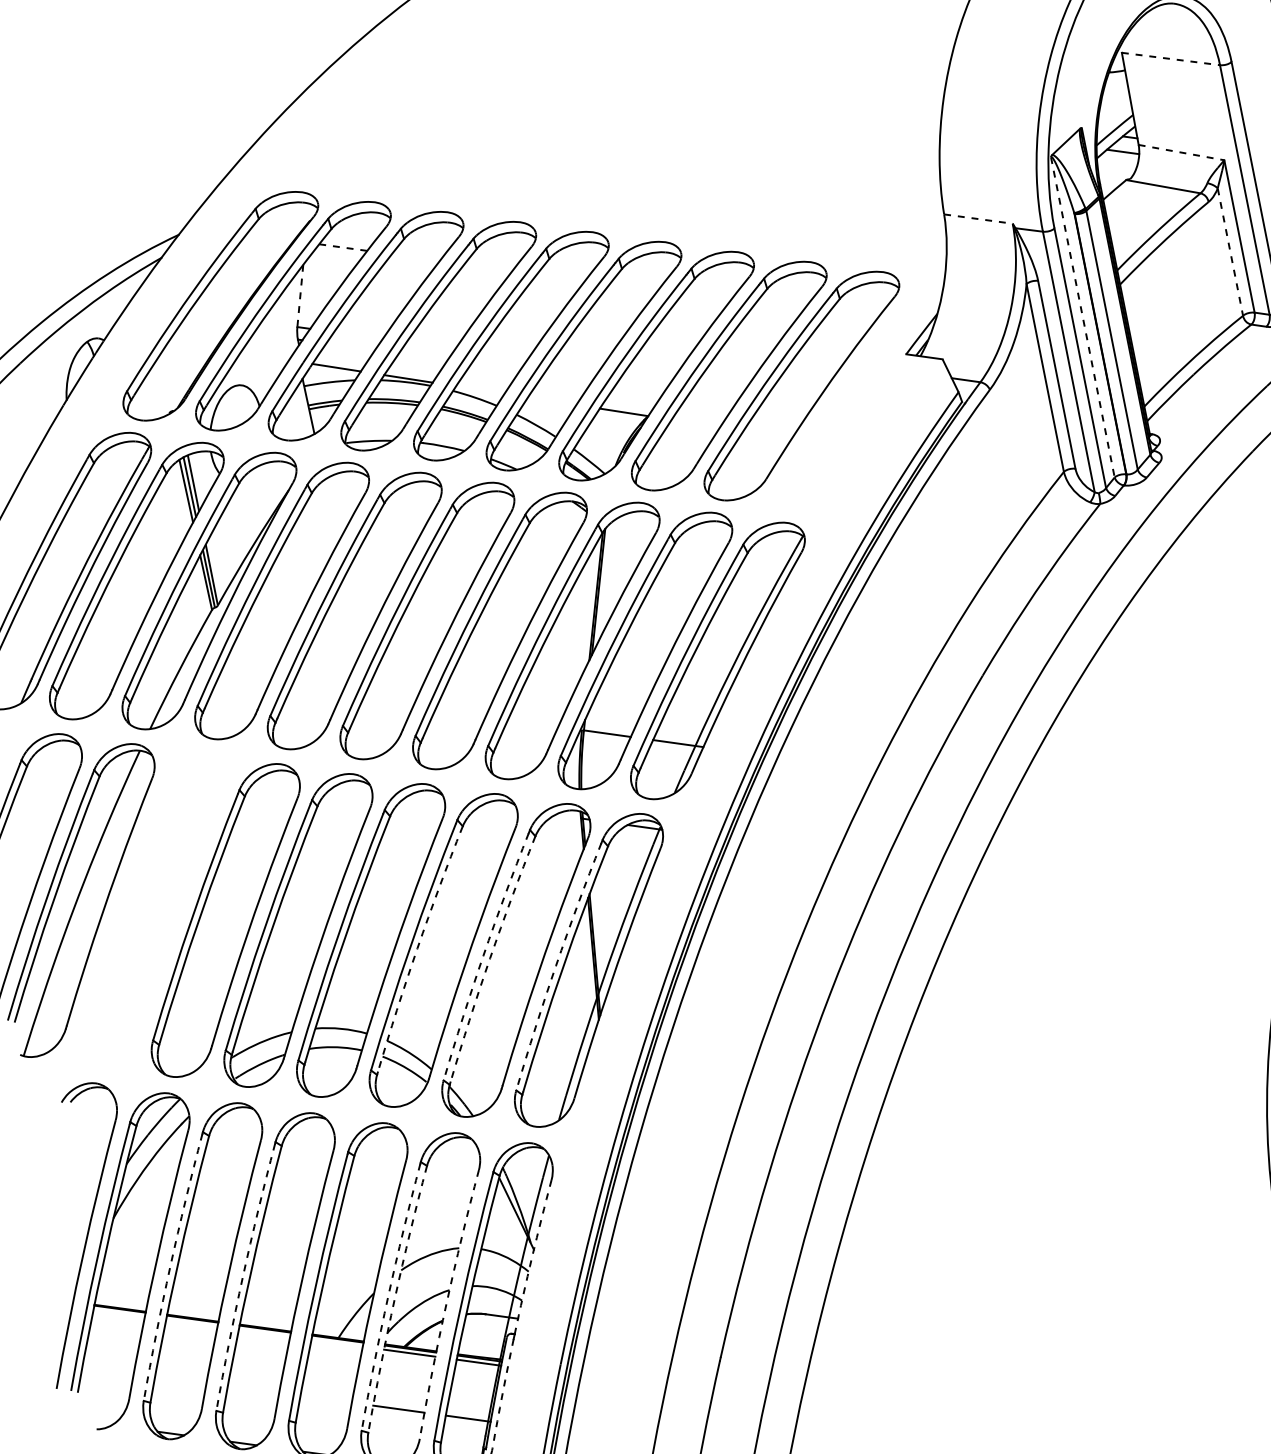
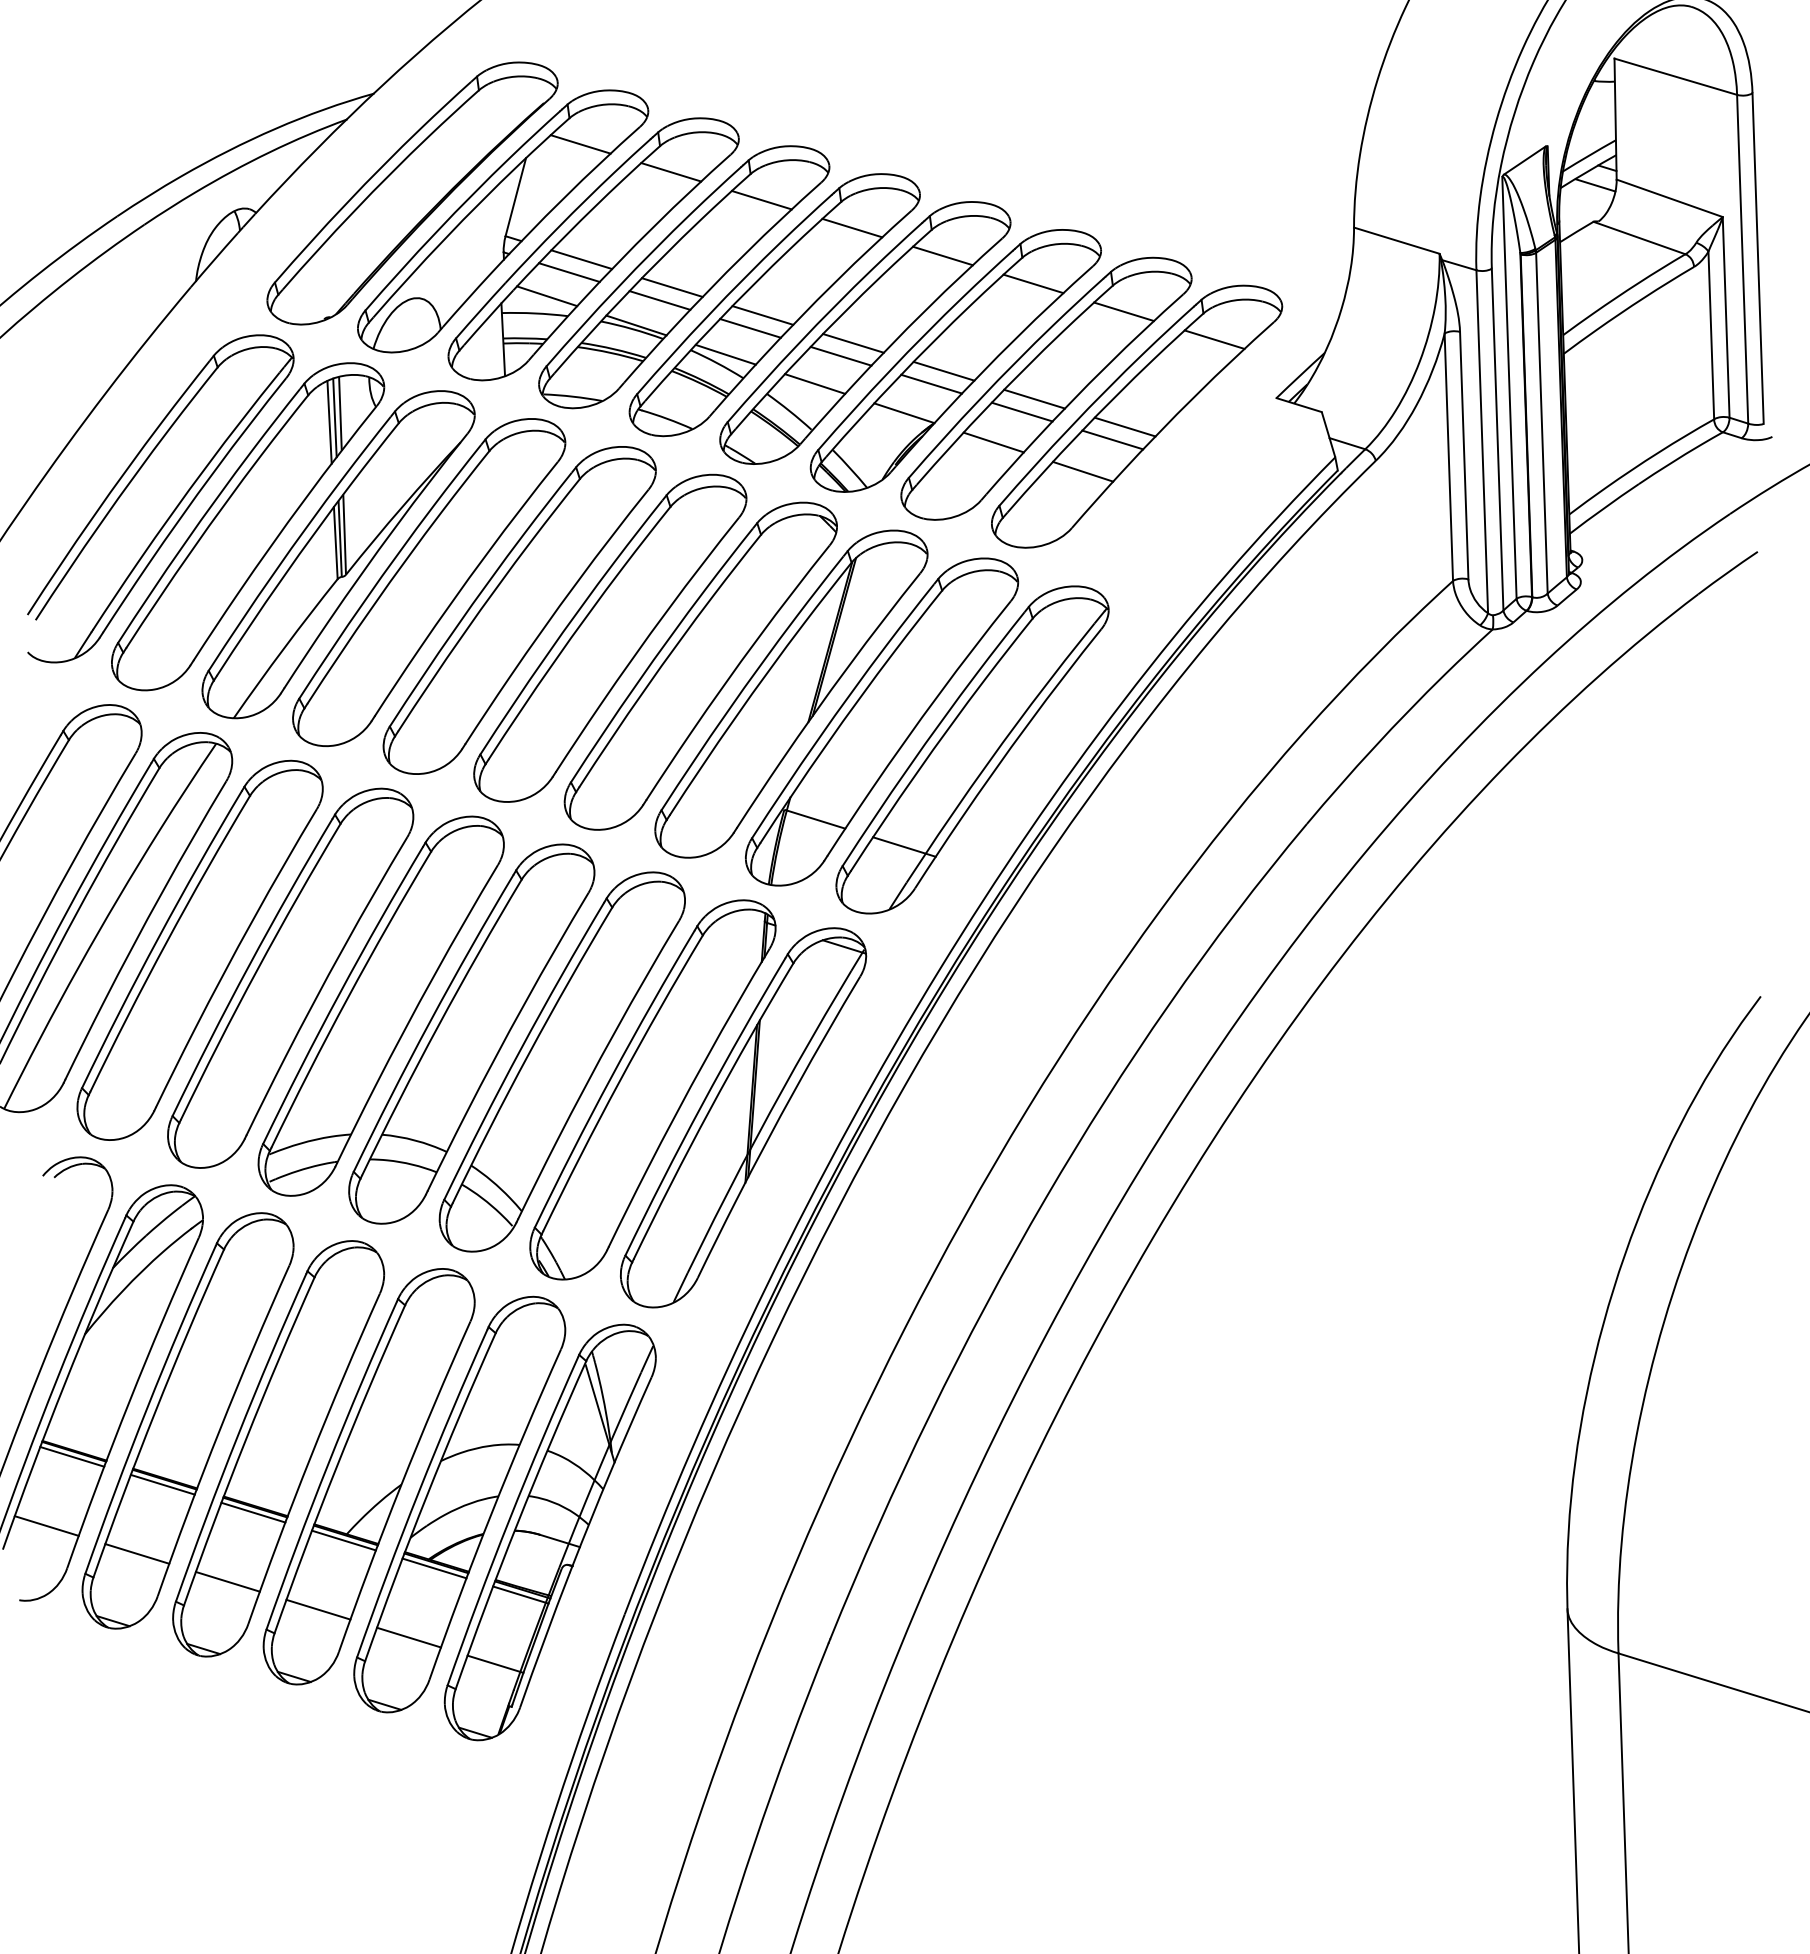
line: (1170, 58) -> (1675, 76), dashed -> solid
line: (1182, 152) -> (1670, 198), dashed -> solid
line: (978, 218) -> (1396, 240), dashed -> solid
line: (343, 247) -> (581, 144), dashed -> solid
line: (1230, 252) -> (1711, 335), dashed -> solid
line: (416, 257) -> (671, 172), added
line: (488, 267) -> (761, 199), added
line: (561, 277) -> (852, 227), added
line: (633, 287) -> (942, 255), added
line: (300, 296) -> (515, 197), dashed -> solid
line: (706, 297) -> (1033, 283), added
line: (779, 307) -> (1124, 311), added
line: (851, 317) -> (1214, 339), added
line: (1082, 317) -> (1509, 388), dashed -> solid
line: (358, 335) -> (581, 259), added
line: (430, 345) -> (671, 287), added
line: (350, 346) -> (569, 272), added
line: (503, 355) -> (762, 315), added
line: (422, 356) -> (659, 300), added
line: (576, 365) -> (853, 343), added
line: (495, 366) -> (750, 328), added
line: (648, 374) -> (943, 370), added
line: (568, 376) -> (840, 355), added
line: (721, 384) -> (1034, 398), added
line: (641, 386) -> (931, 383), added
line: (480, 389) -> (725, 354), added
line: (793, 394) -> (1124, 426), added
line: (713, 396) -> (1021, 411), added
line: (552, 400) -> (815, 383), added
line: (786, 406) -> (1112, 439), added
line: (695, 423) -> (993, 442), added
line: (767, 434) -> (1082, 471), added
part: (152, 909) -> (199, 949), added
arc: (417, 948) -> (528, 1053), dashed -> solid
arc: (483, 956) -> (611, 1077), dashed -> solid
arc: (490, 958) -> (619, 1081), dashed -> solid
arc: (556, 965) -> (702, 1104), dashed -> solid
arc: (531, 1257) -> (610, 1471), dashed -> solid
arc: (170, 1266) -> (147, 1408), dashed -> solid
arc: (242, 1277) -> (237, 1436), dashed -> solid
arc: (387, 1296) -> (418, 1491), dashed -> solid
arc: (394, 1298) -> (426, 1495), dashed -> solid
arc: (446, 1304) -> (491, 1513), dashed -> solid
line: (119, 1312) -> (72, 1456), added
line: (191, 1323) -> (162, 1484), added
line: (264, 1333) -> (253, 1512), added
line: (336, 1343) -> (343, 1540), added
line: (108, 1368) -> (46, 1525), added
line: (181, 1378) -> (137, 1553), added
line: (253, 1389) -> (227, 1581), added
arc: (502, 1393) -> (544, 1639), dashed -> solid
line: (326, 1399) -> (318, 1609), added

